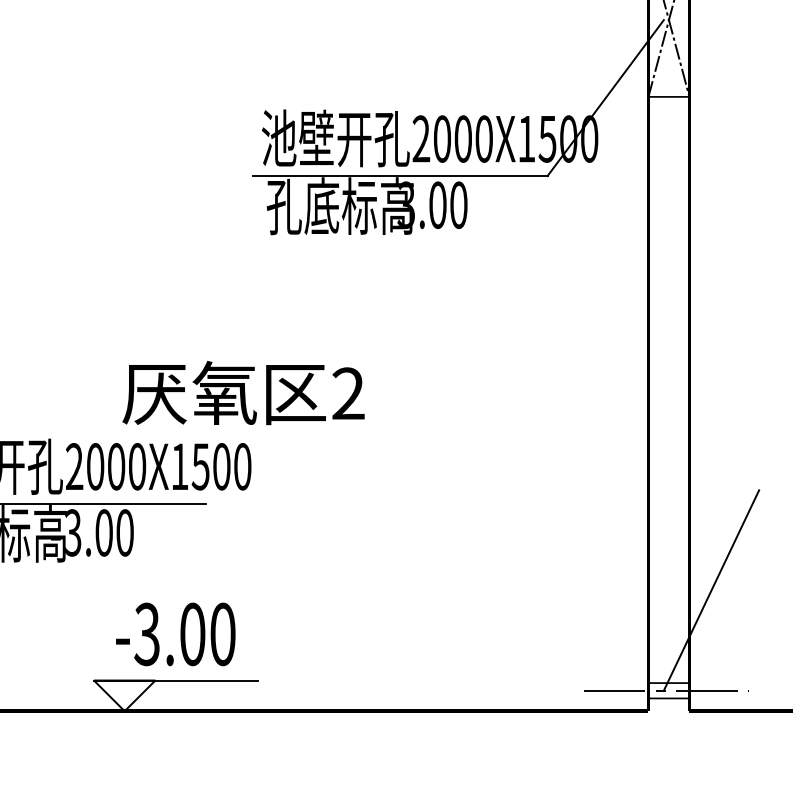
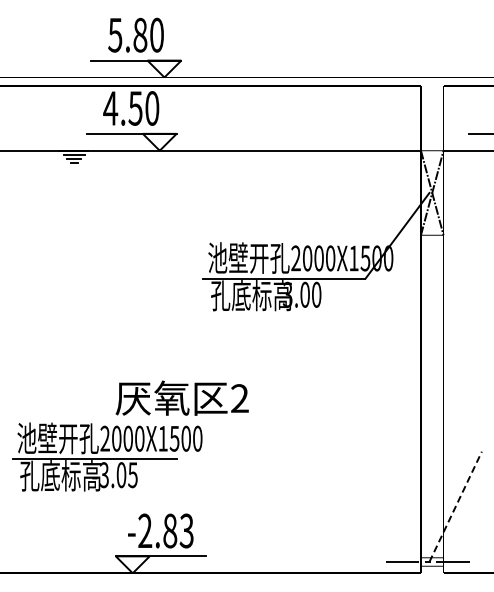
text: (242, 391) -> (181, 397), moved
text: (124, 533) -> (132, 475), -3.00 -> -3.05
line: (711, 589) -> (455, 506), solid -> dashed
text: (184, 633) -> (165, 530), -3.00 -> -2.83

